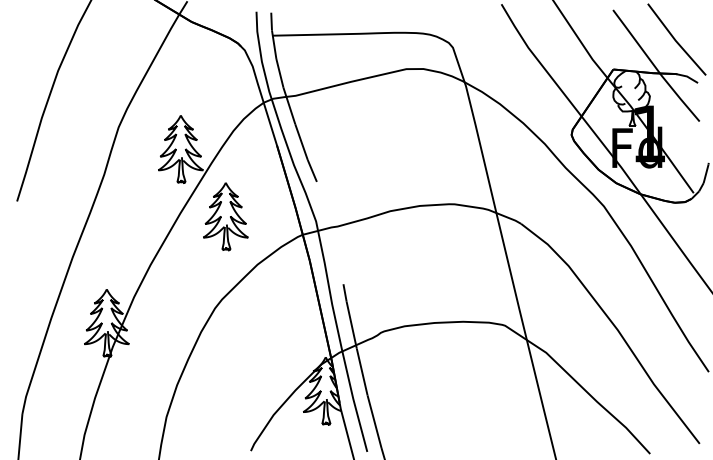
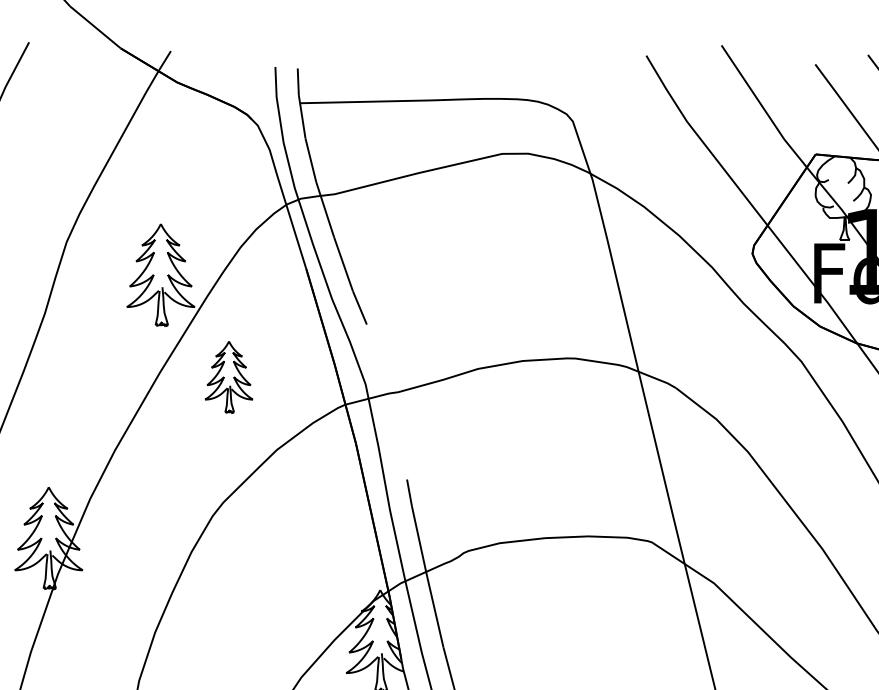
part: (225, 216) -> (228, 376), size x0.7

